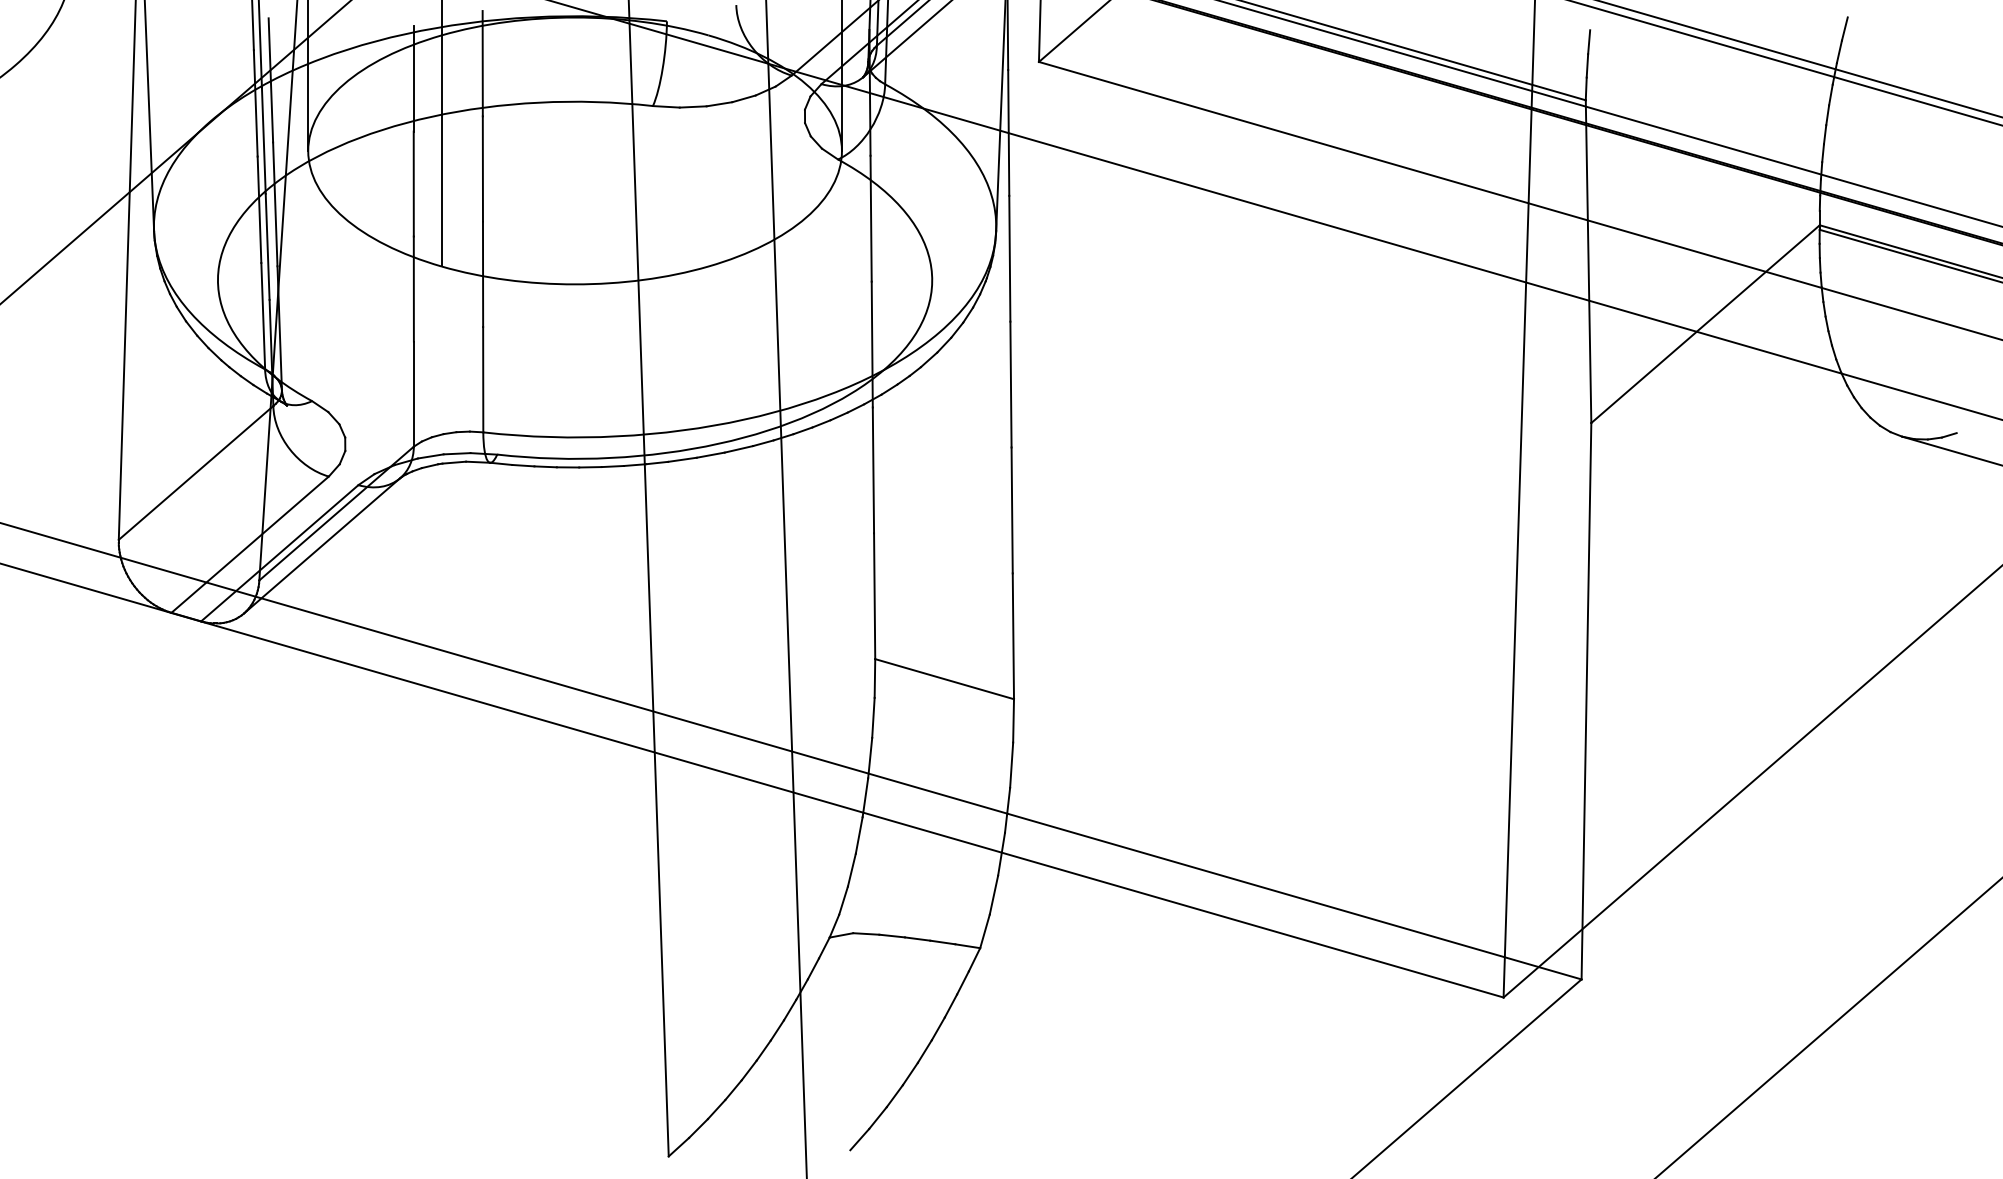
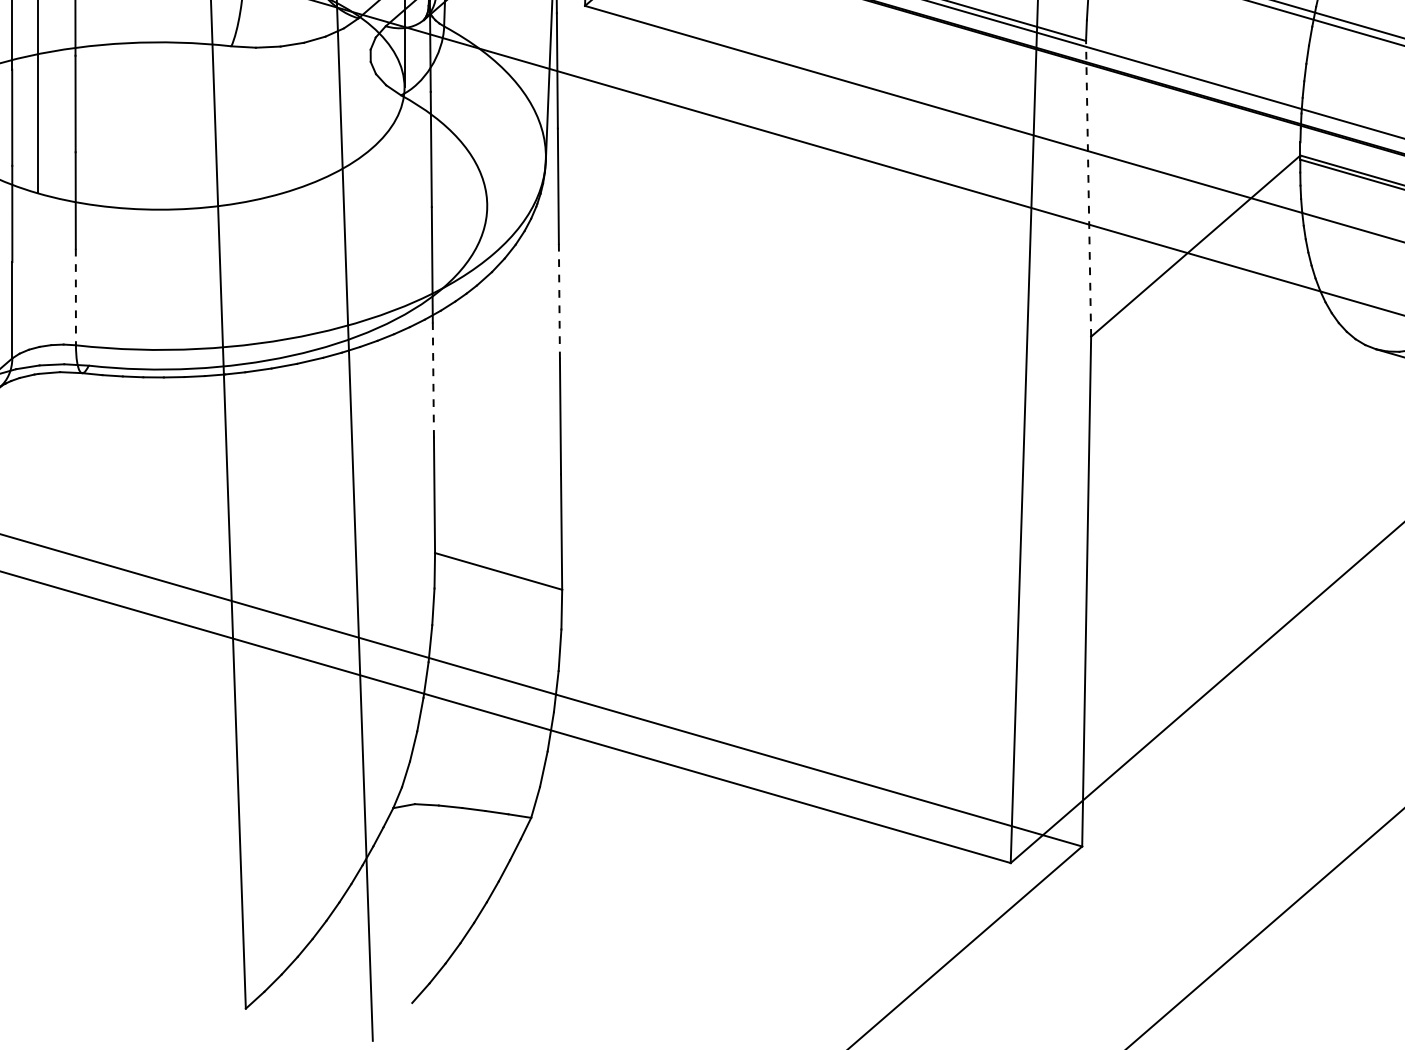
line: (1588, 261) -> (1088, 188), solid -> dashed
line: (483, 379) -> (76, 296), solid -> dashed
line: (1010, 384) -> (558, 301), solid -> dashed
line: (873, 470) -> (433, 380), solid -> dashed

